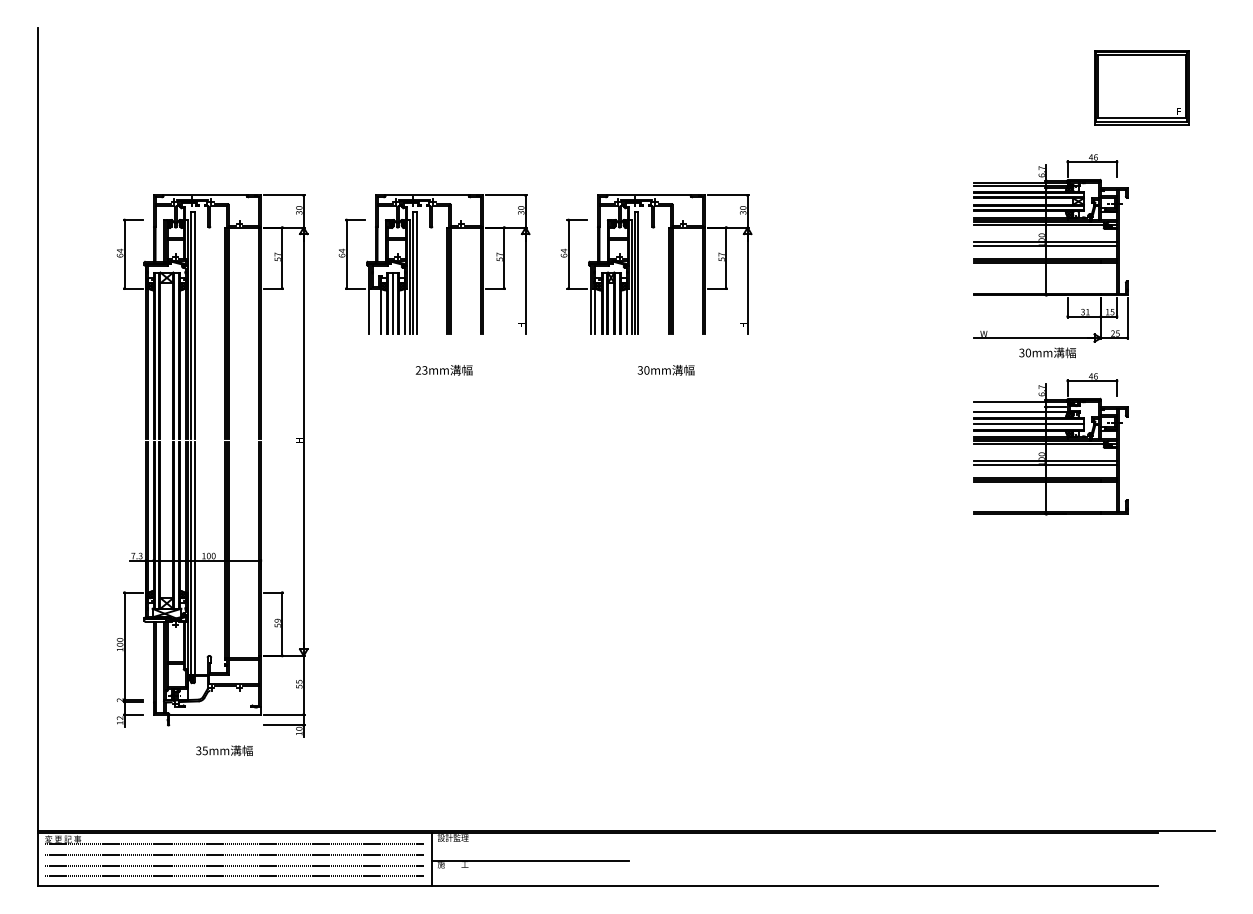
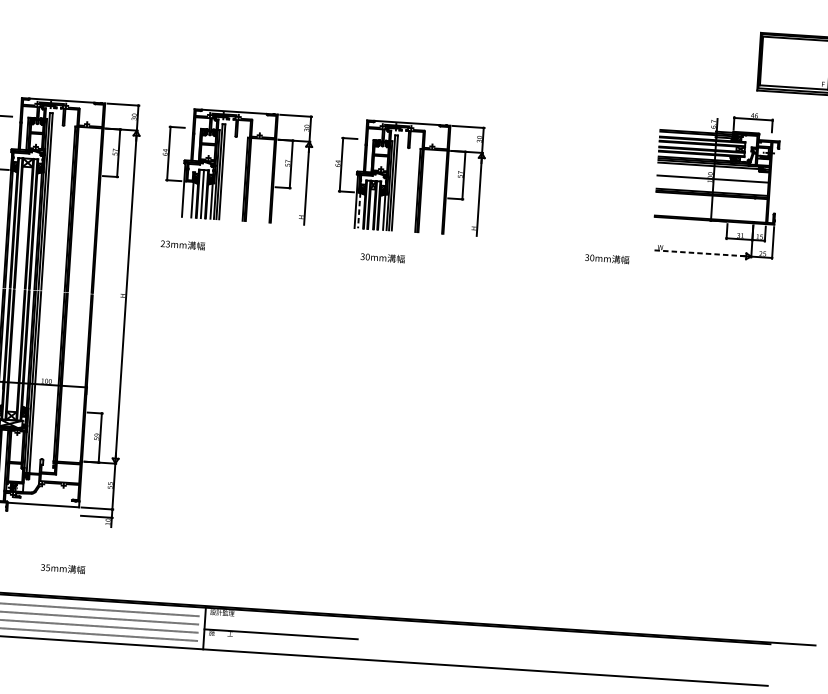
line: (1045, 245) -> (712, 181), removed
line: (595, 311) -> (359, 210), solid -> dashed
line: (1033, 338) -> (698, 253), solid -> dashed
text: (1047, 352) -> (607, 258), moved
text: (443, 370) -> (182, 245), moved
text: (665, 370) -> (382, 258), moved
part: (1050, 444) -> (706, 336), removed
text: (224, 750) -> (63, 568), moved

